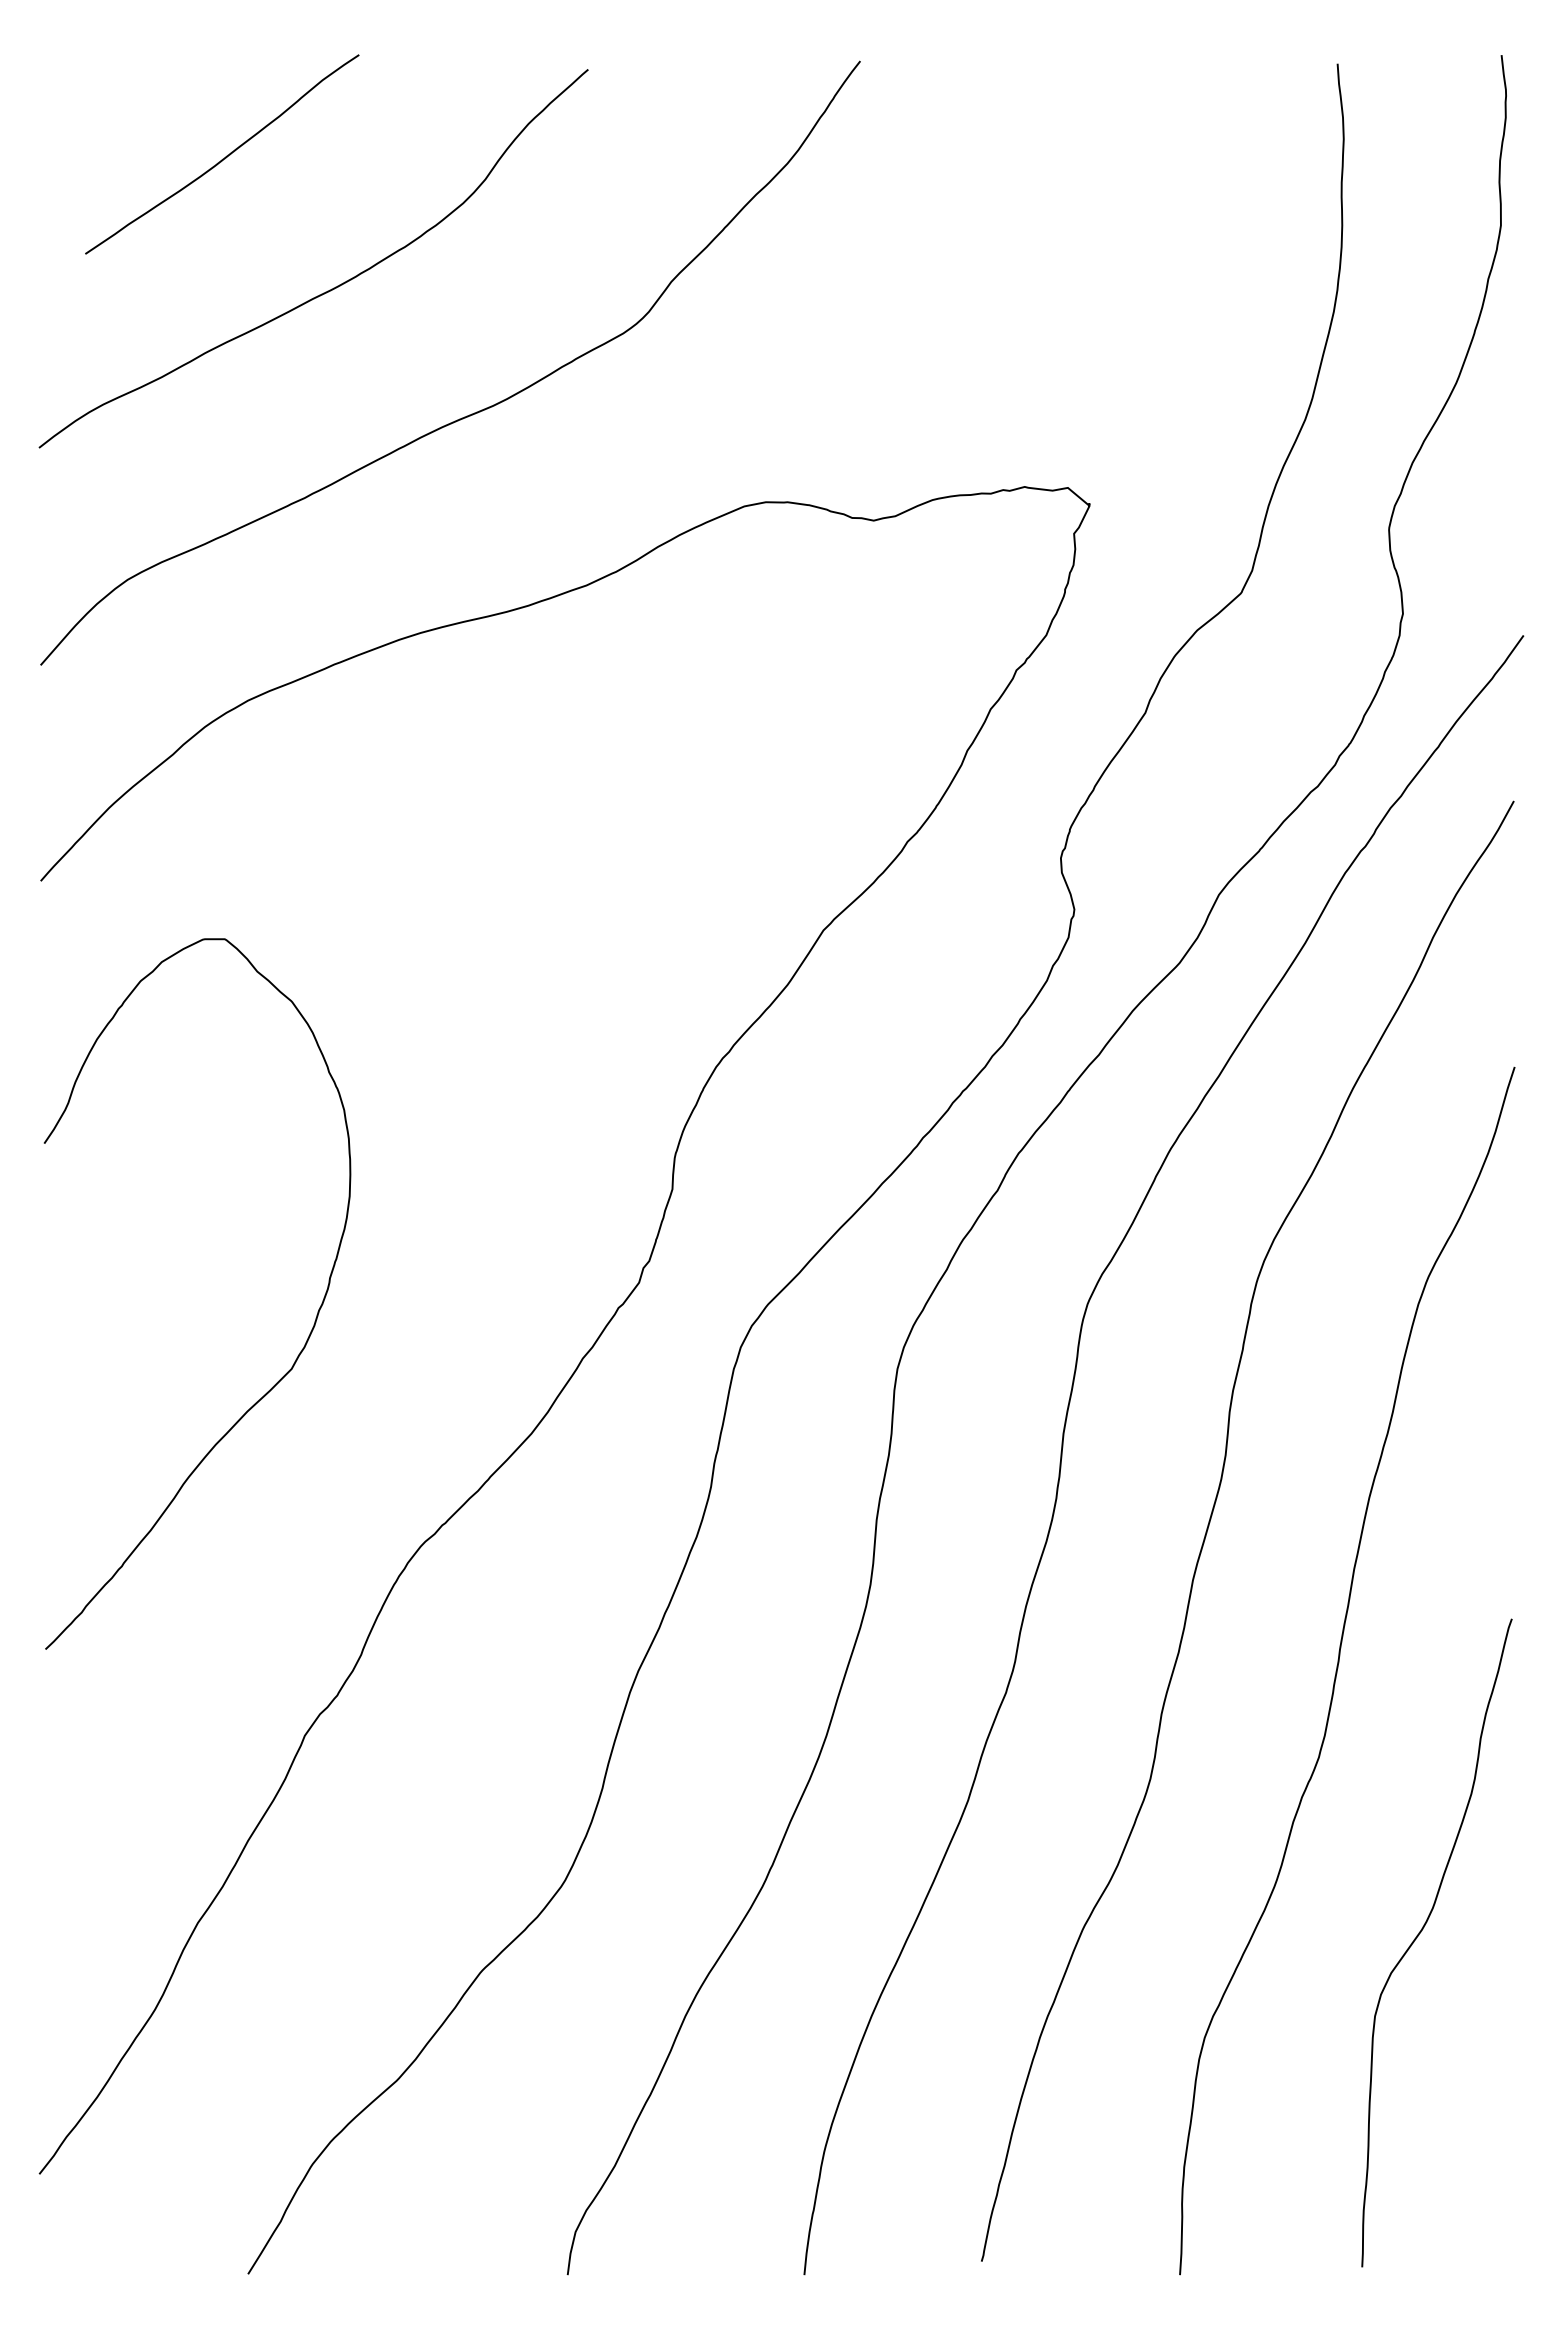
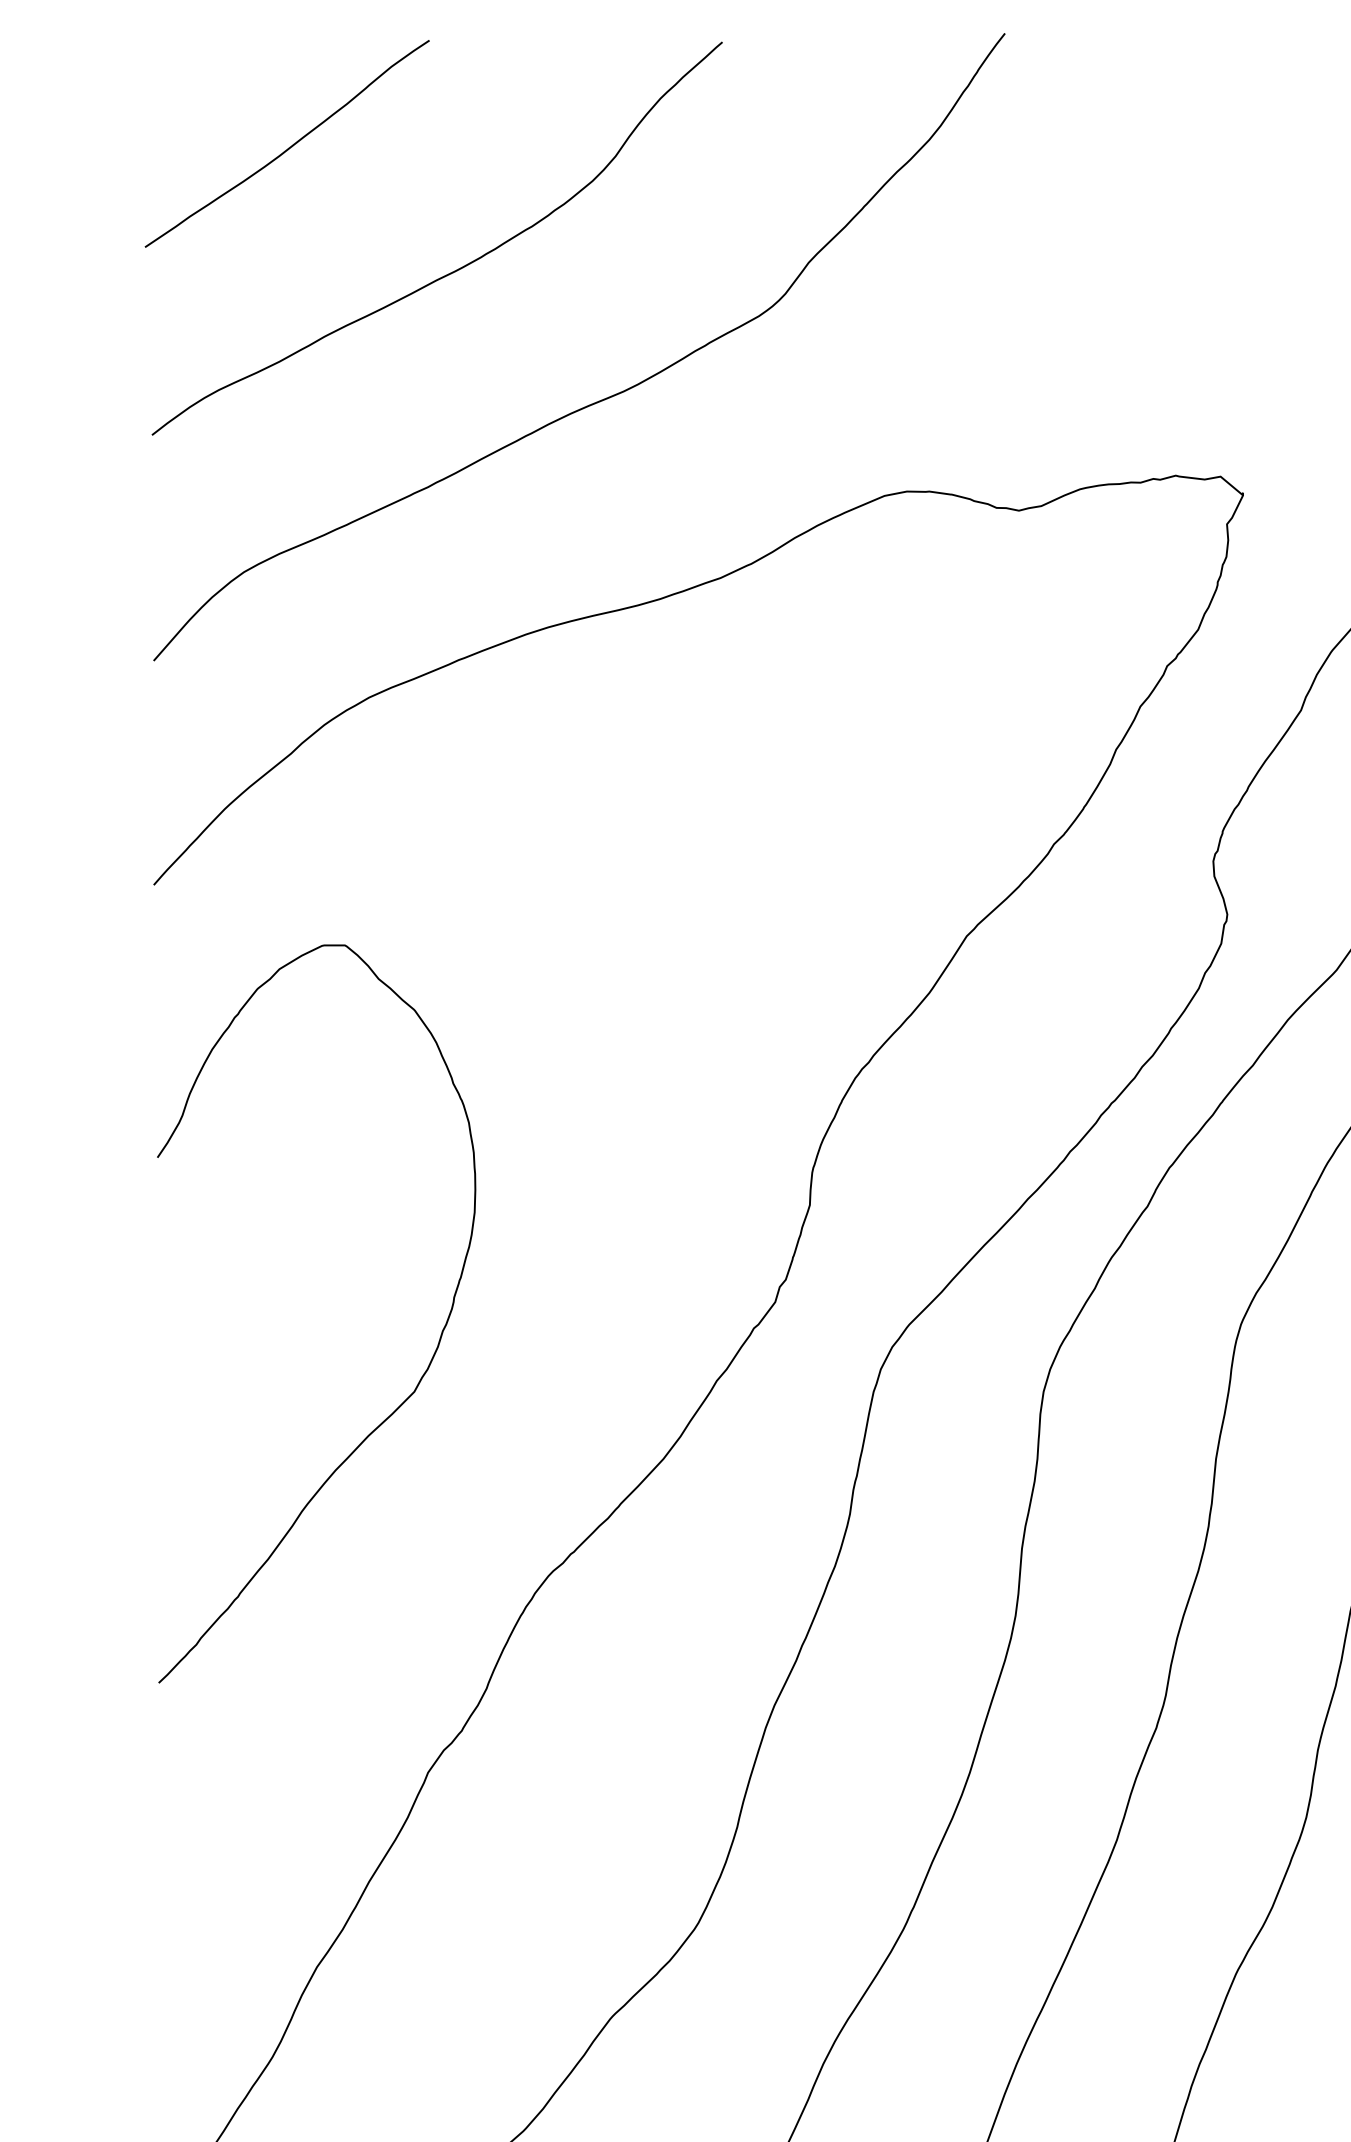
curve: (225, 156) -> (290, 145), moved

